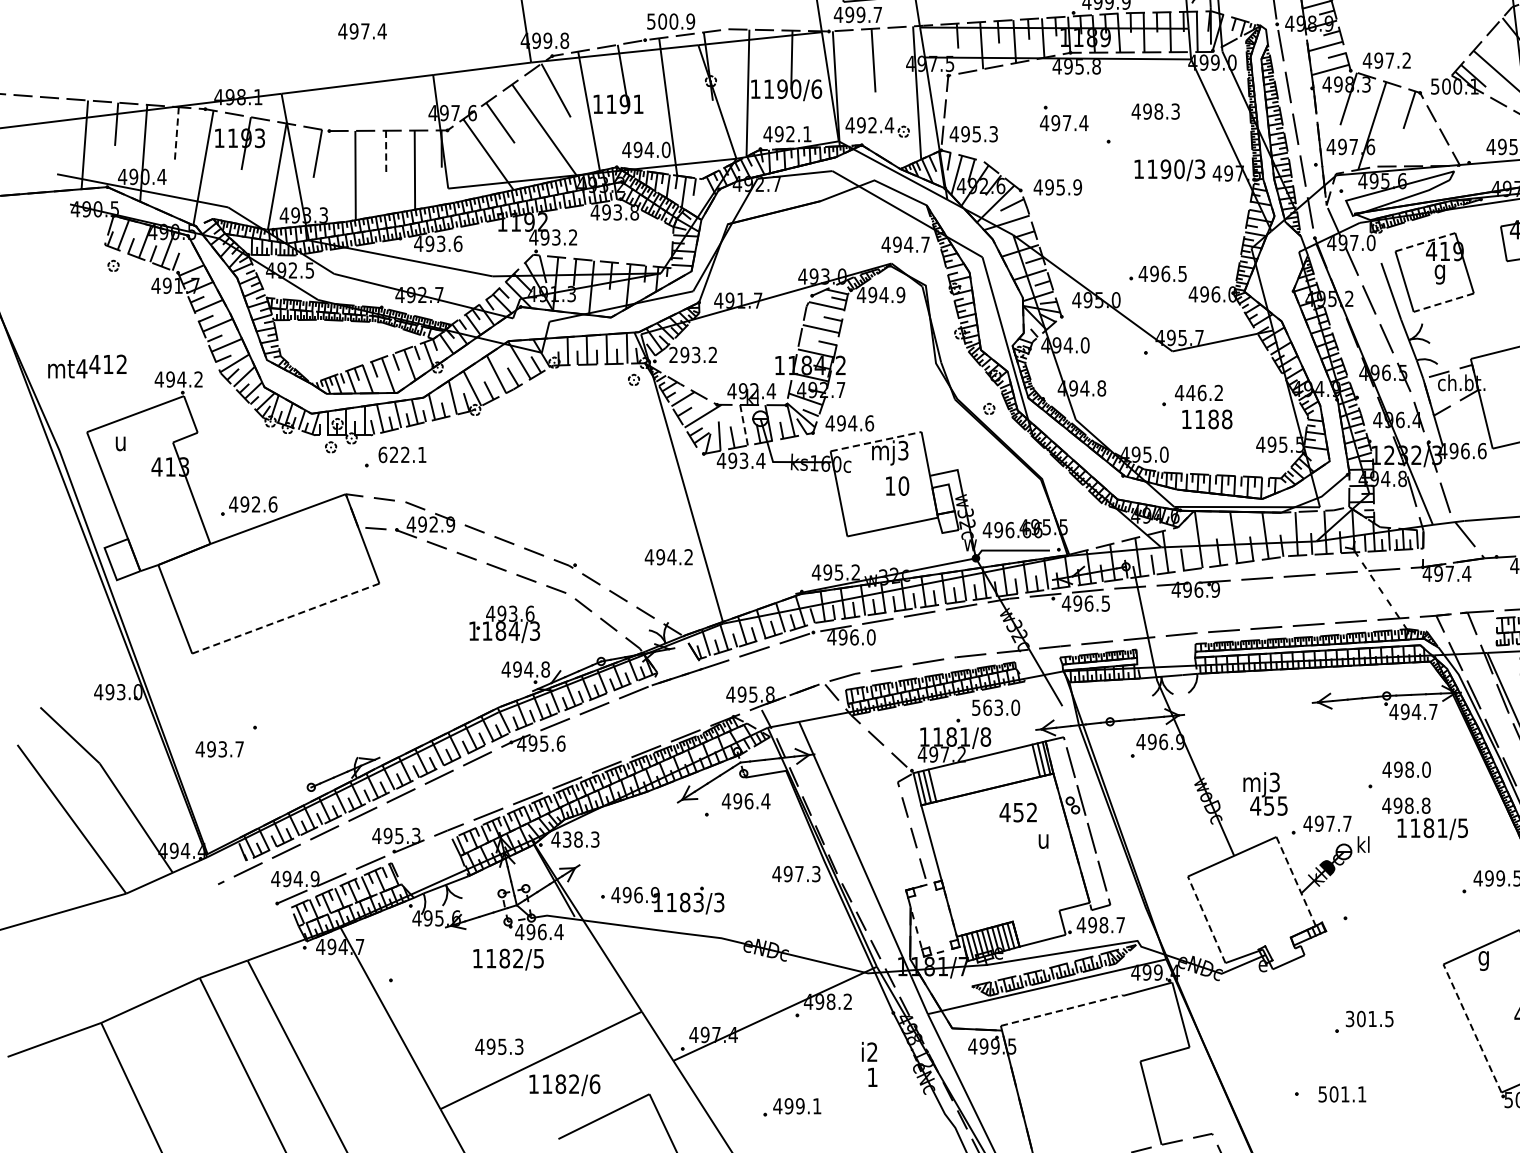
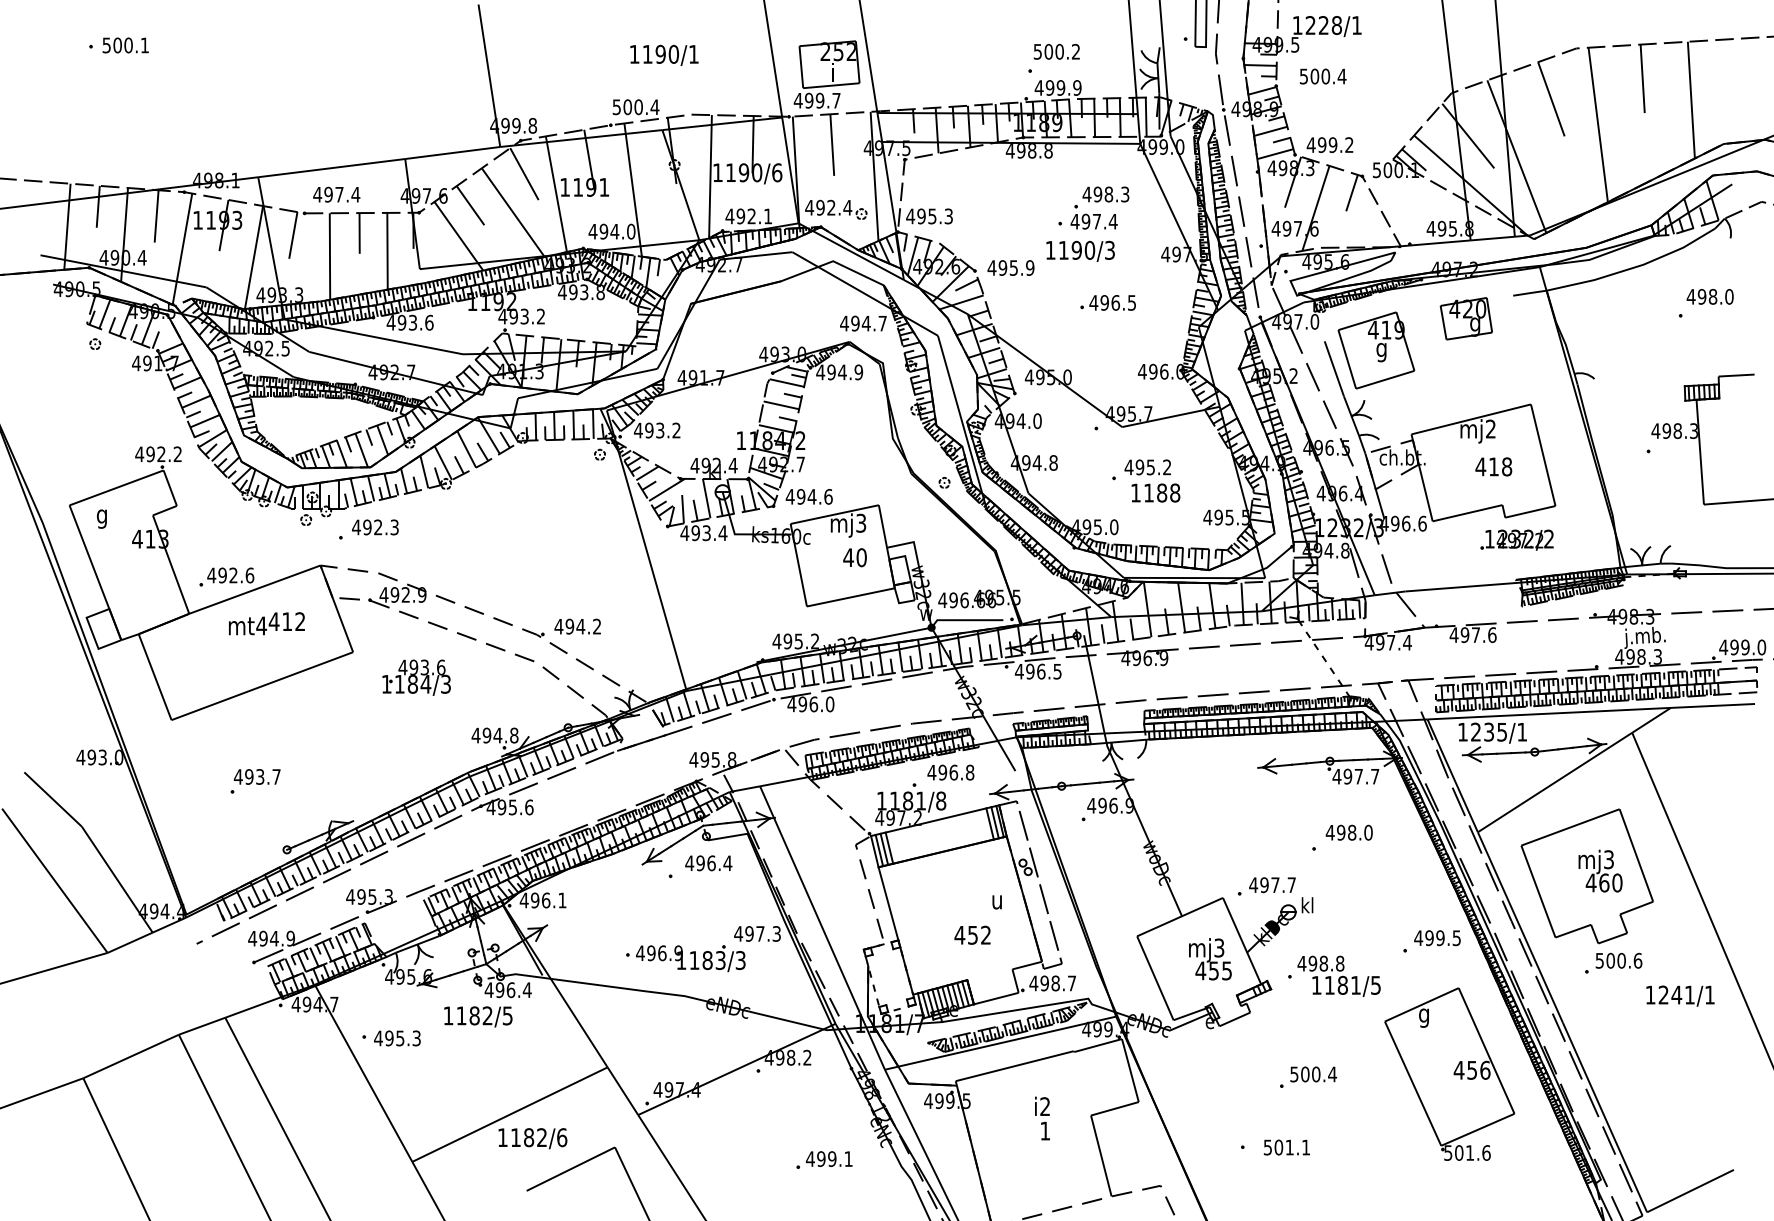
text: (690, 21) -> (654, 107), 500.9 -> 500.4
text: (362, 31) -> (336, 194), moved
text: (1389, 61) -> (1332, 145), 497.2 -> 499.2
text: (1080, 67) -> (1032, 151), 495.8 -> 498.8
text: (1063, 117) -> (1093, 216), moved
line: (176, 134) -> (156, 216), dashed -> solid
line: (386, 151) -> (359, 233), dashed -> solid
text: (1169, 169) -> (1080, 250), moved
line: (1425, 242) -> (1367, 321), dashed -> solid
text: (1157, 273) -> (1107, 302), moved
line: (1444, 302) -> (1385, 379), dashed -> solid
text: (672, 354) -> (637, 430), 293.2 -> 493.2
text: (86, 366) -> (266, 623), moved
text: (181, 378) -> (161, 453), 494.2 -> 492.2
text: (1196, 393) -> (1145, 467), 446.2 -> 495.2
line: (743, 425) -> (706, 498), dashed -> solid
line: (876, 441) -> (835, 514), dashed -> solid
text: (119, 445) -> (101, 518), u -> g
text: (402, 454) -> (375, 527), 622.1 -> 492.3
text: (890, 485) -> (848, 557), 10 -> 40
text: (668, 557) -> (577, 626), moved
line: (285, 618) -> (262, 686), dashed -> solid
text: (504, 624) -> (416, 677), moved
text: (995, 707) -> (950, 772), 563.0 -> 496.8
text: (1416, 711) -> (1358, 776), 494.7 -> 497.7
text: (218, 748) -> (256, 776), moved
text: (1265, 794) -> (1210, 959), moved
text: (1018, 811) -> (972, 934), moved
text: (1424, 817) -> (1338, 975), moved
text: (580, 839) -> (548, 900), 438.3 -> 496.1
line: (1296, 881) -> (1242, 941), dashed -> solid
text: (662, 900) -> (685, 958), moved
line: (1206, 920) -> (1155, 978), dashed -> solid
line: (1061, 1010) -> (1014, 1066), dashed -> solid
text: (1369, 1019) -> (1313, 1074), 301.5 -> 500.4
line: (1471, 1028) -> (1412, 1083), dashed -> solid
text: (499, 1046) -> (397, 1038), moved
text: (869, 1064) -> (1042, 1118), moved
text: (792, 1106) -> (824, 1159), moved

